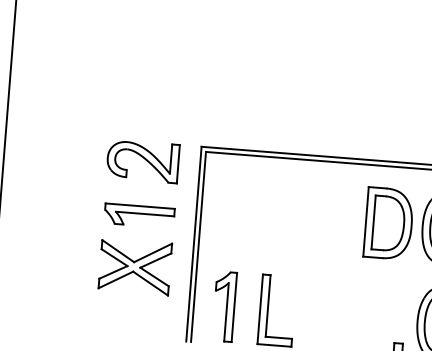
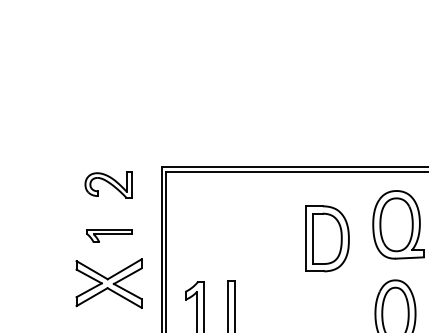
part: (142, 160) -> (108, 184), size x0.7
part: (139, 215) -> (109, 235), size x0.7
part: (388, 223) -> (327, 238), moved

